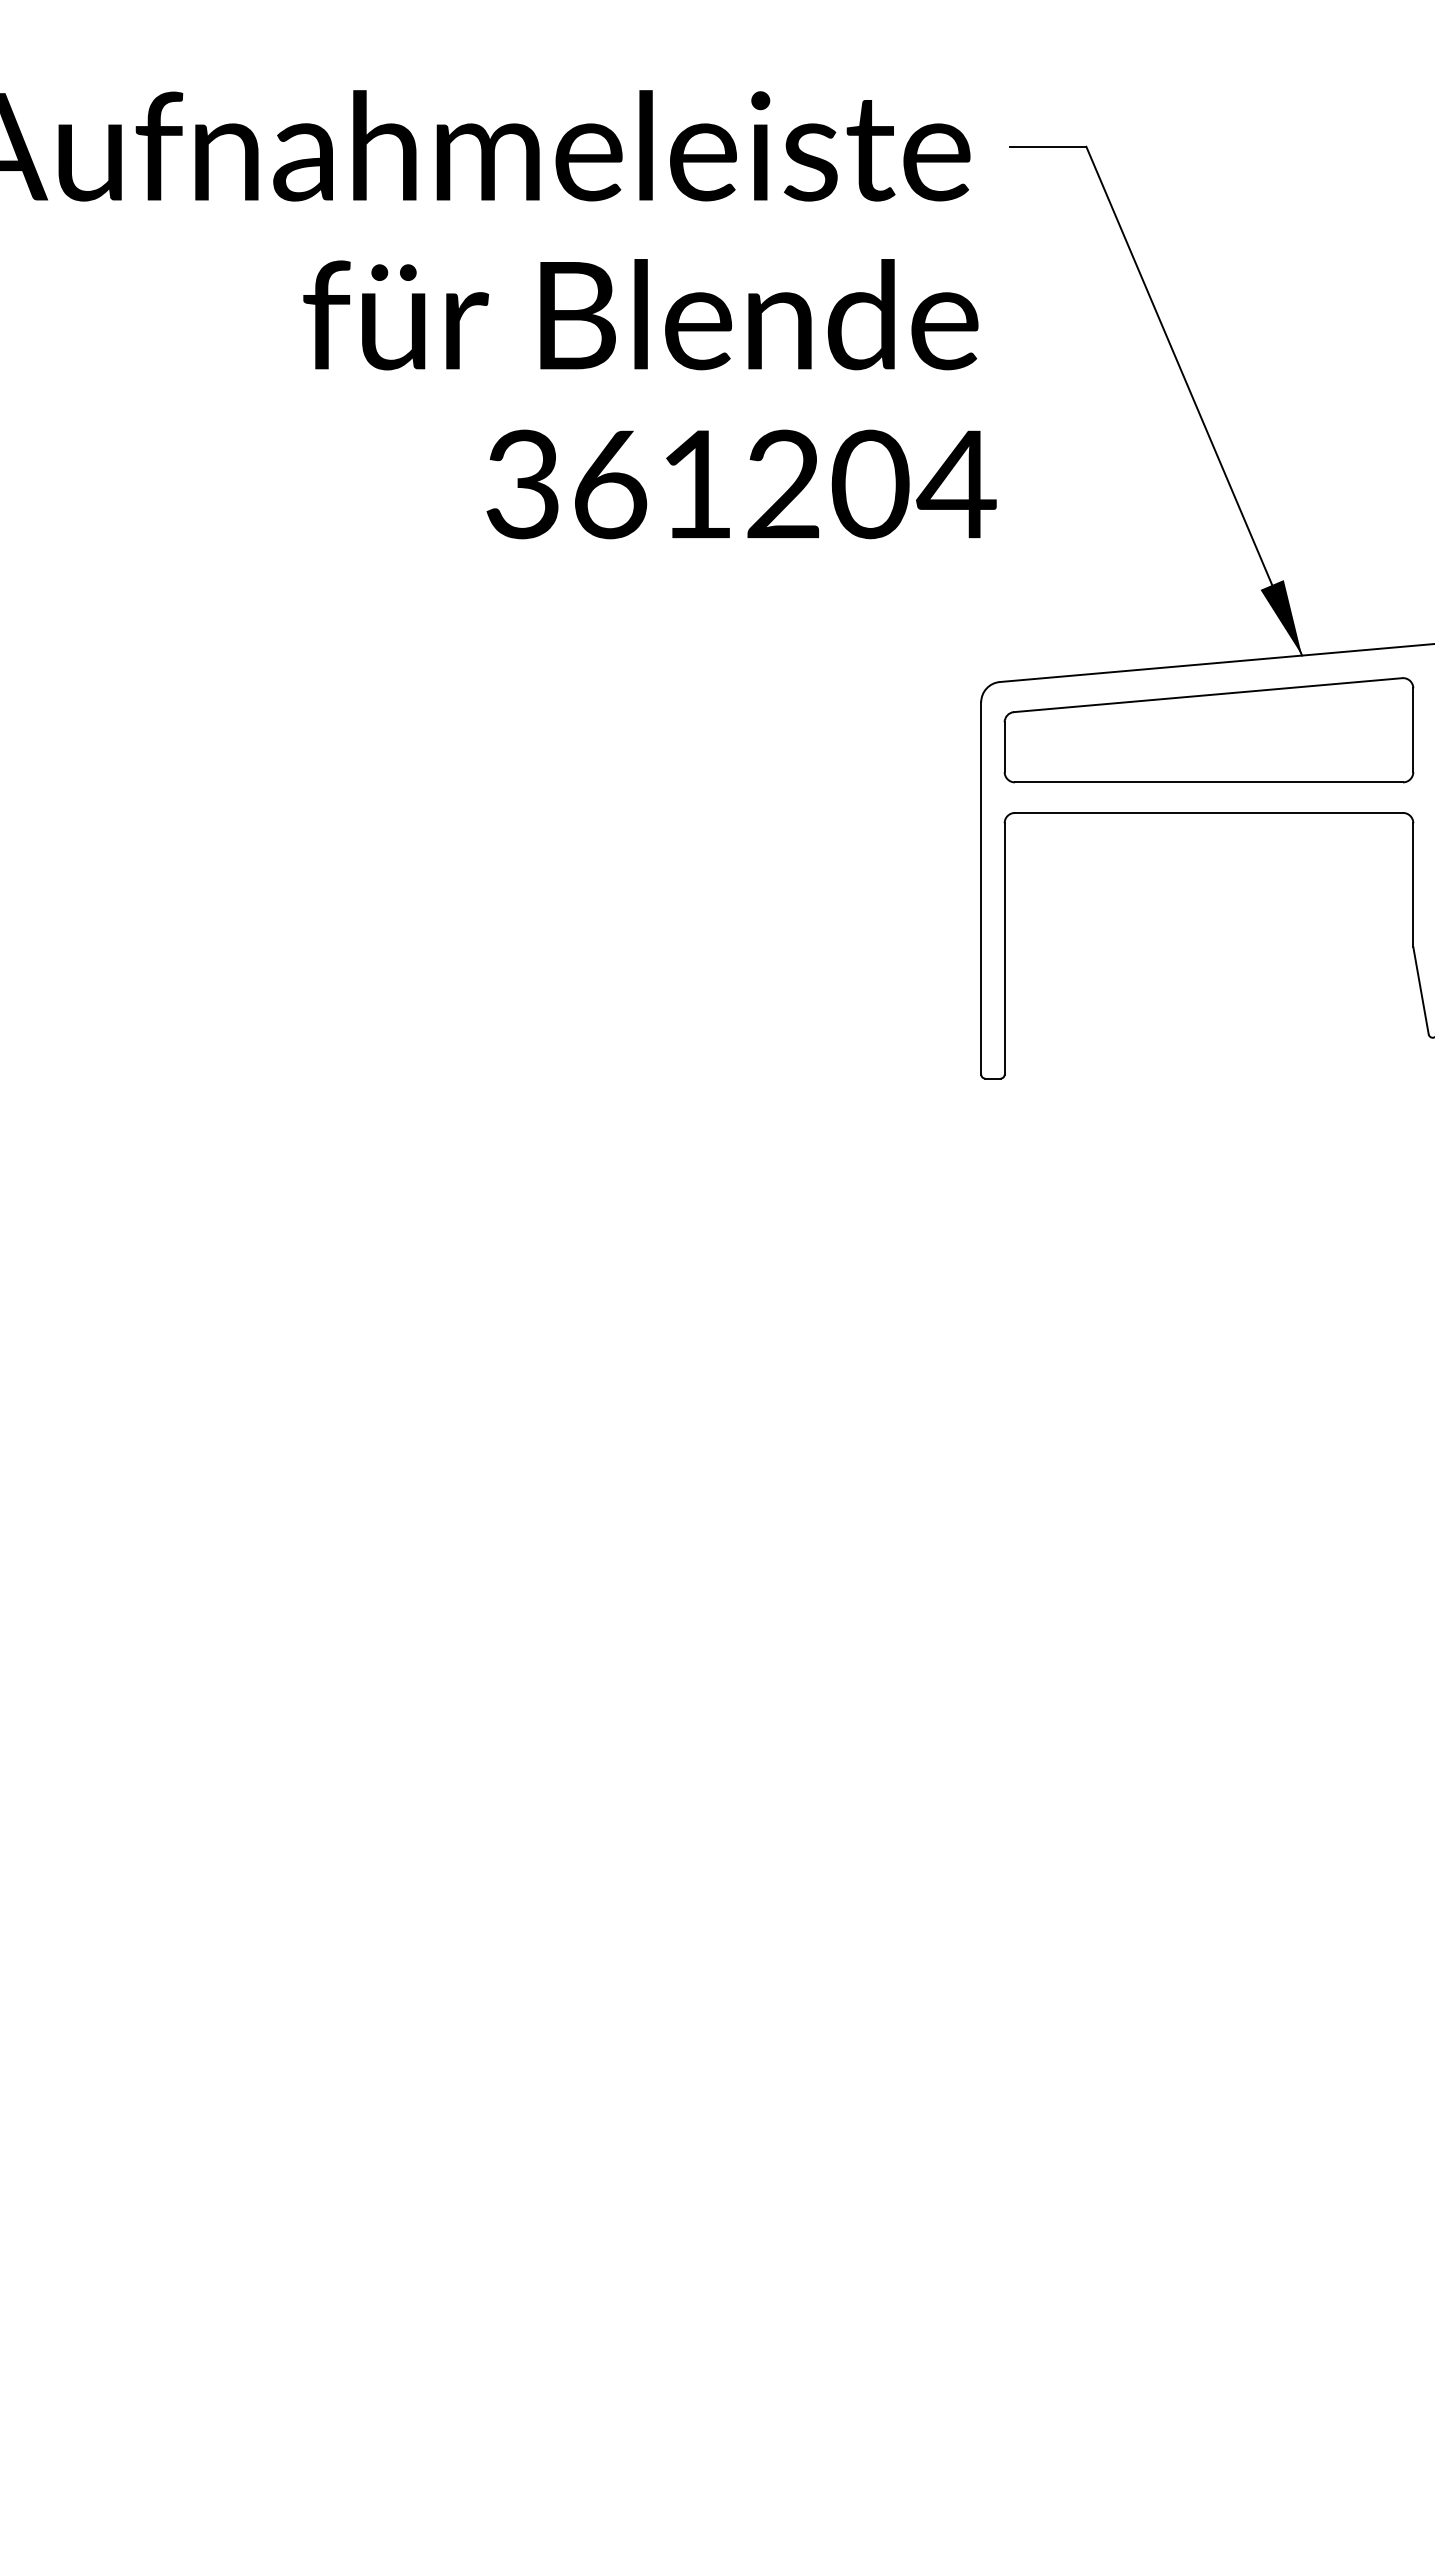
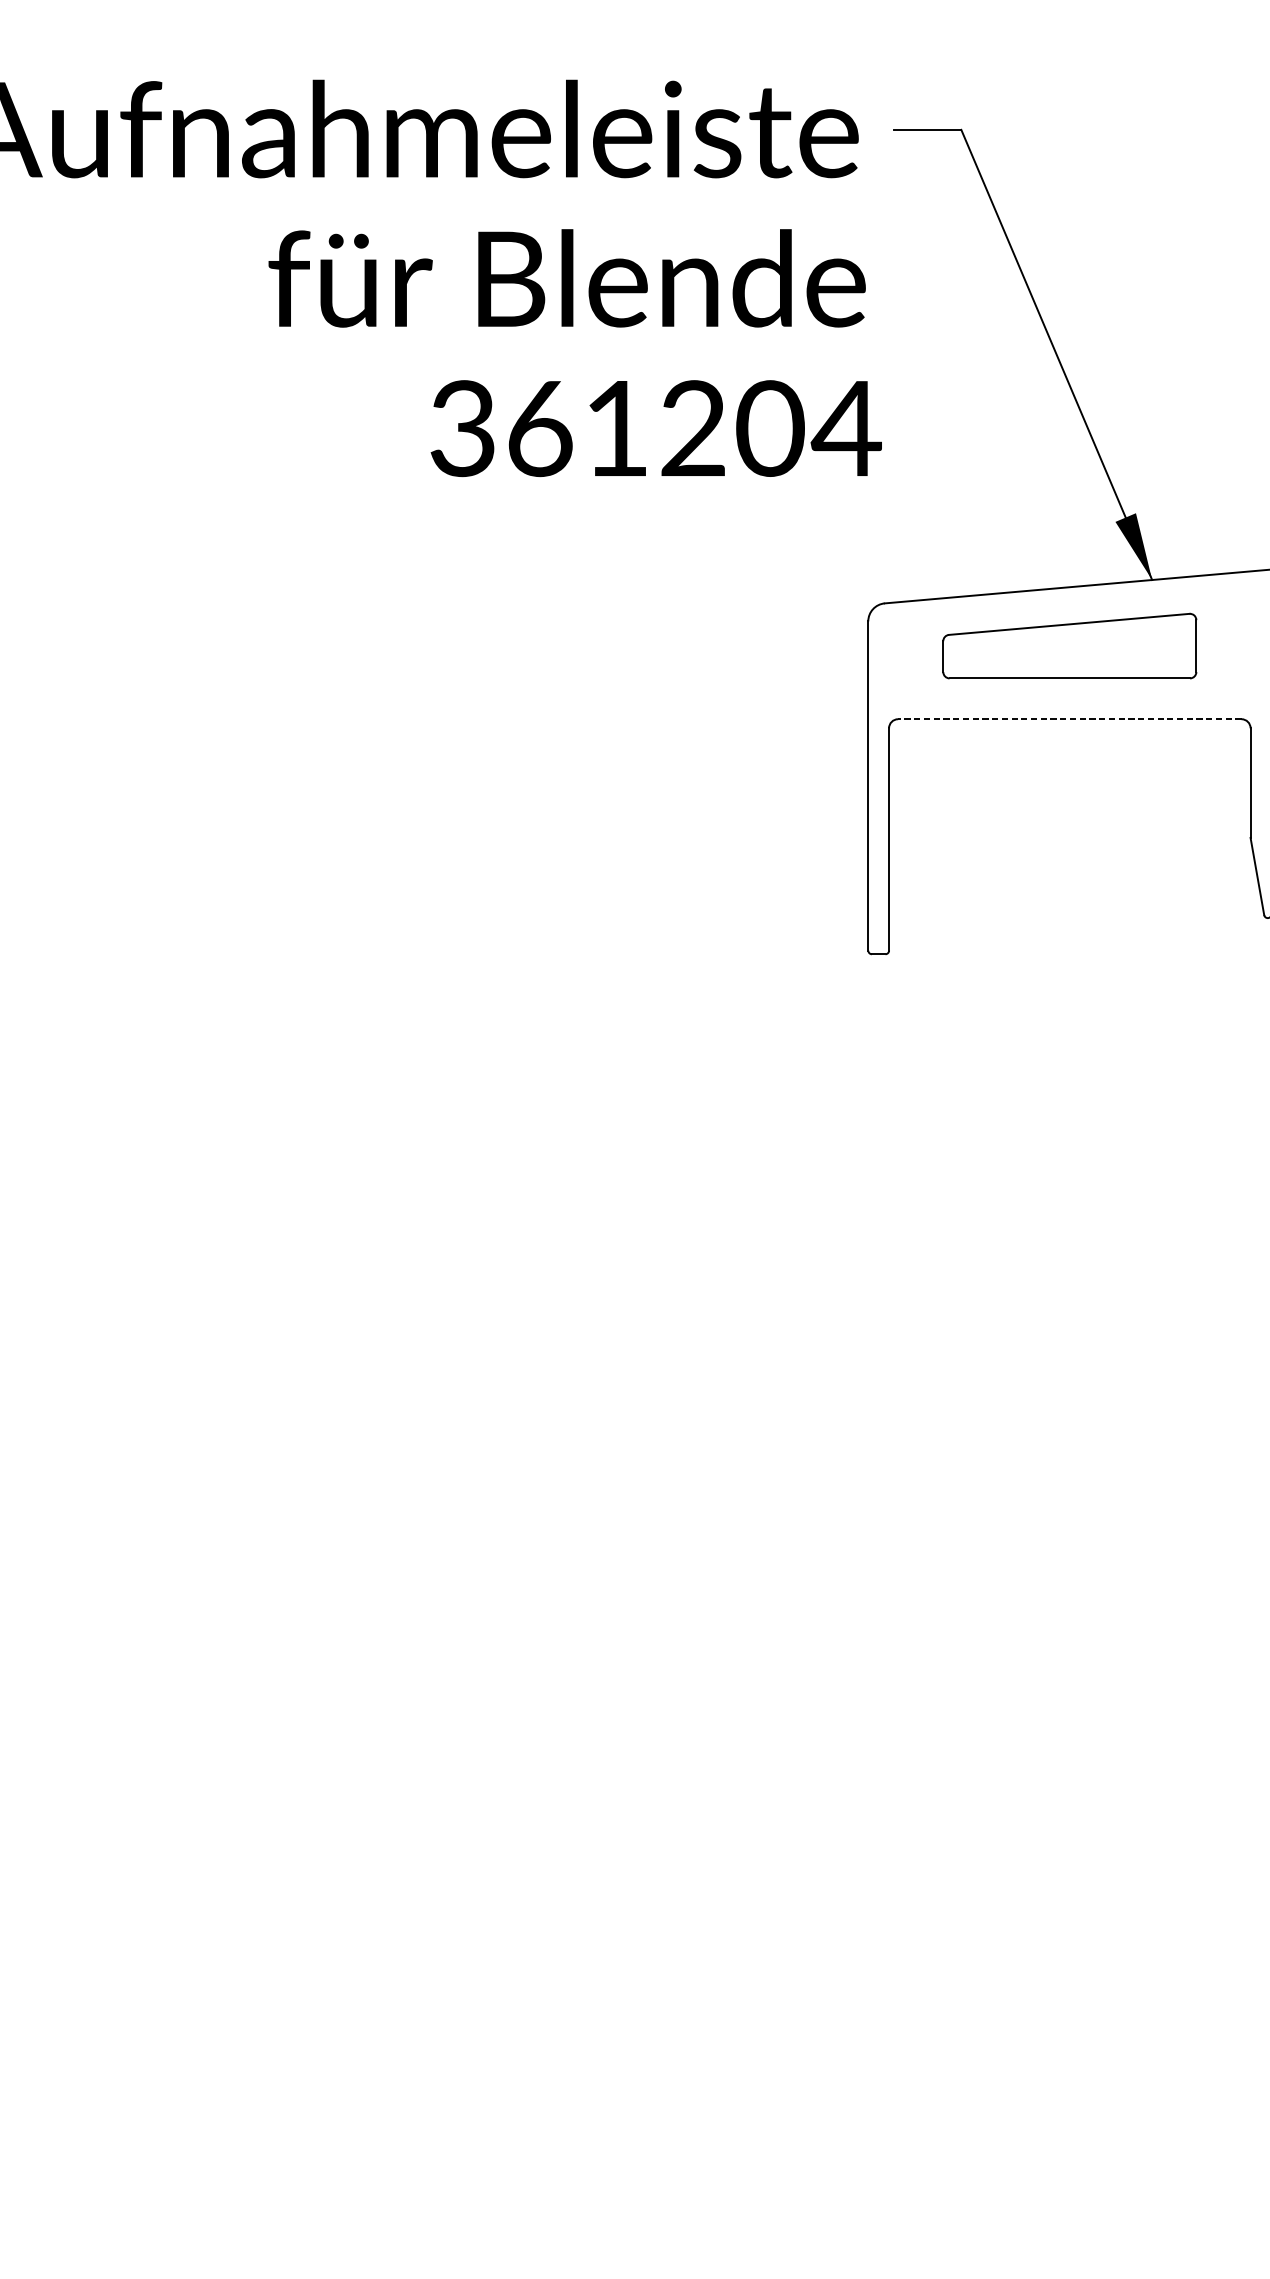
part: (1208, 730) -> (1069, 646), size x0.7
line: (1208, 813) -> (1069, 719), solid -> dashed

